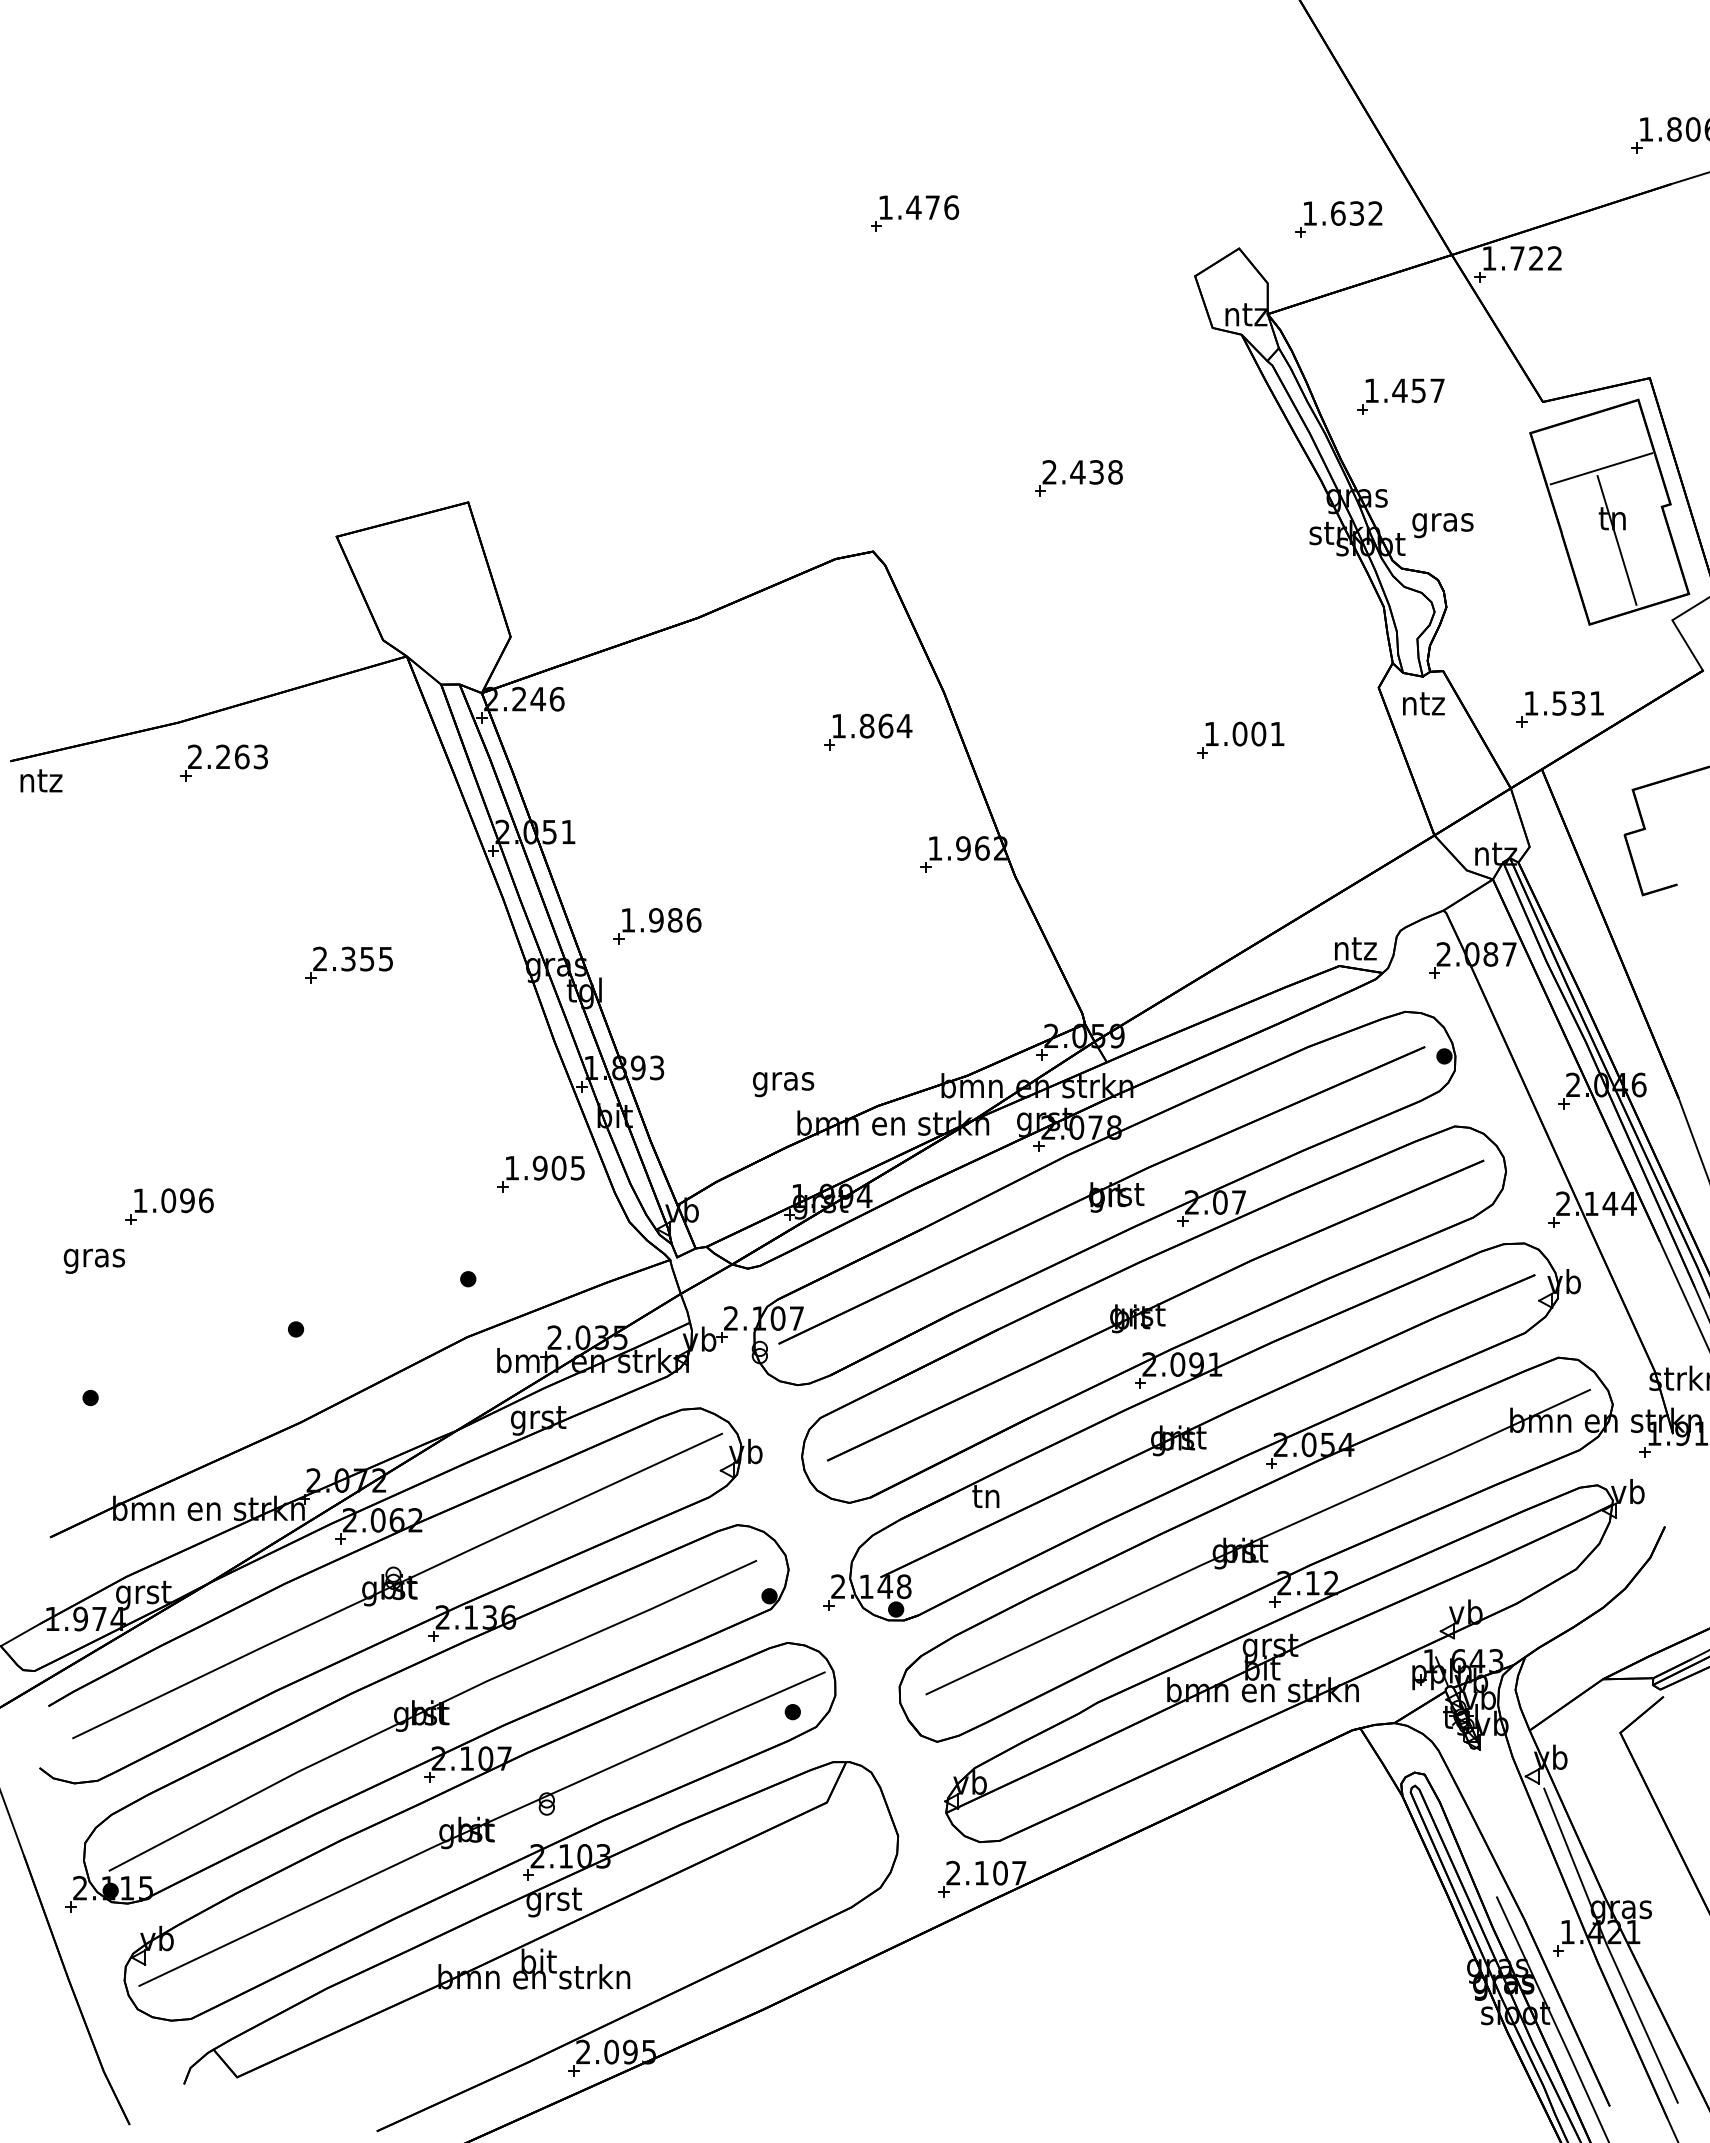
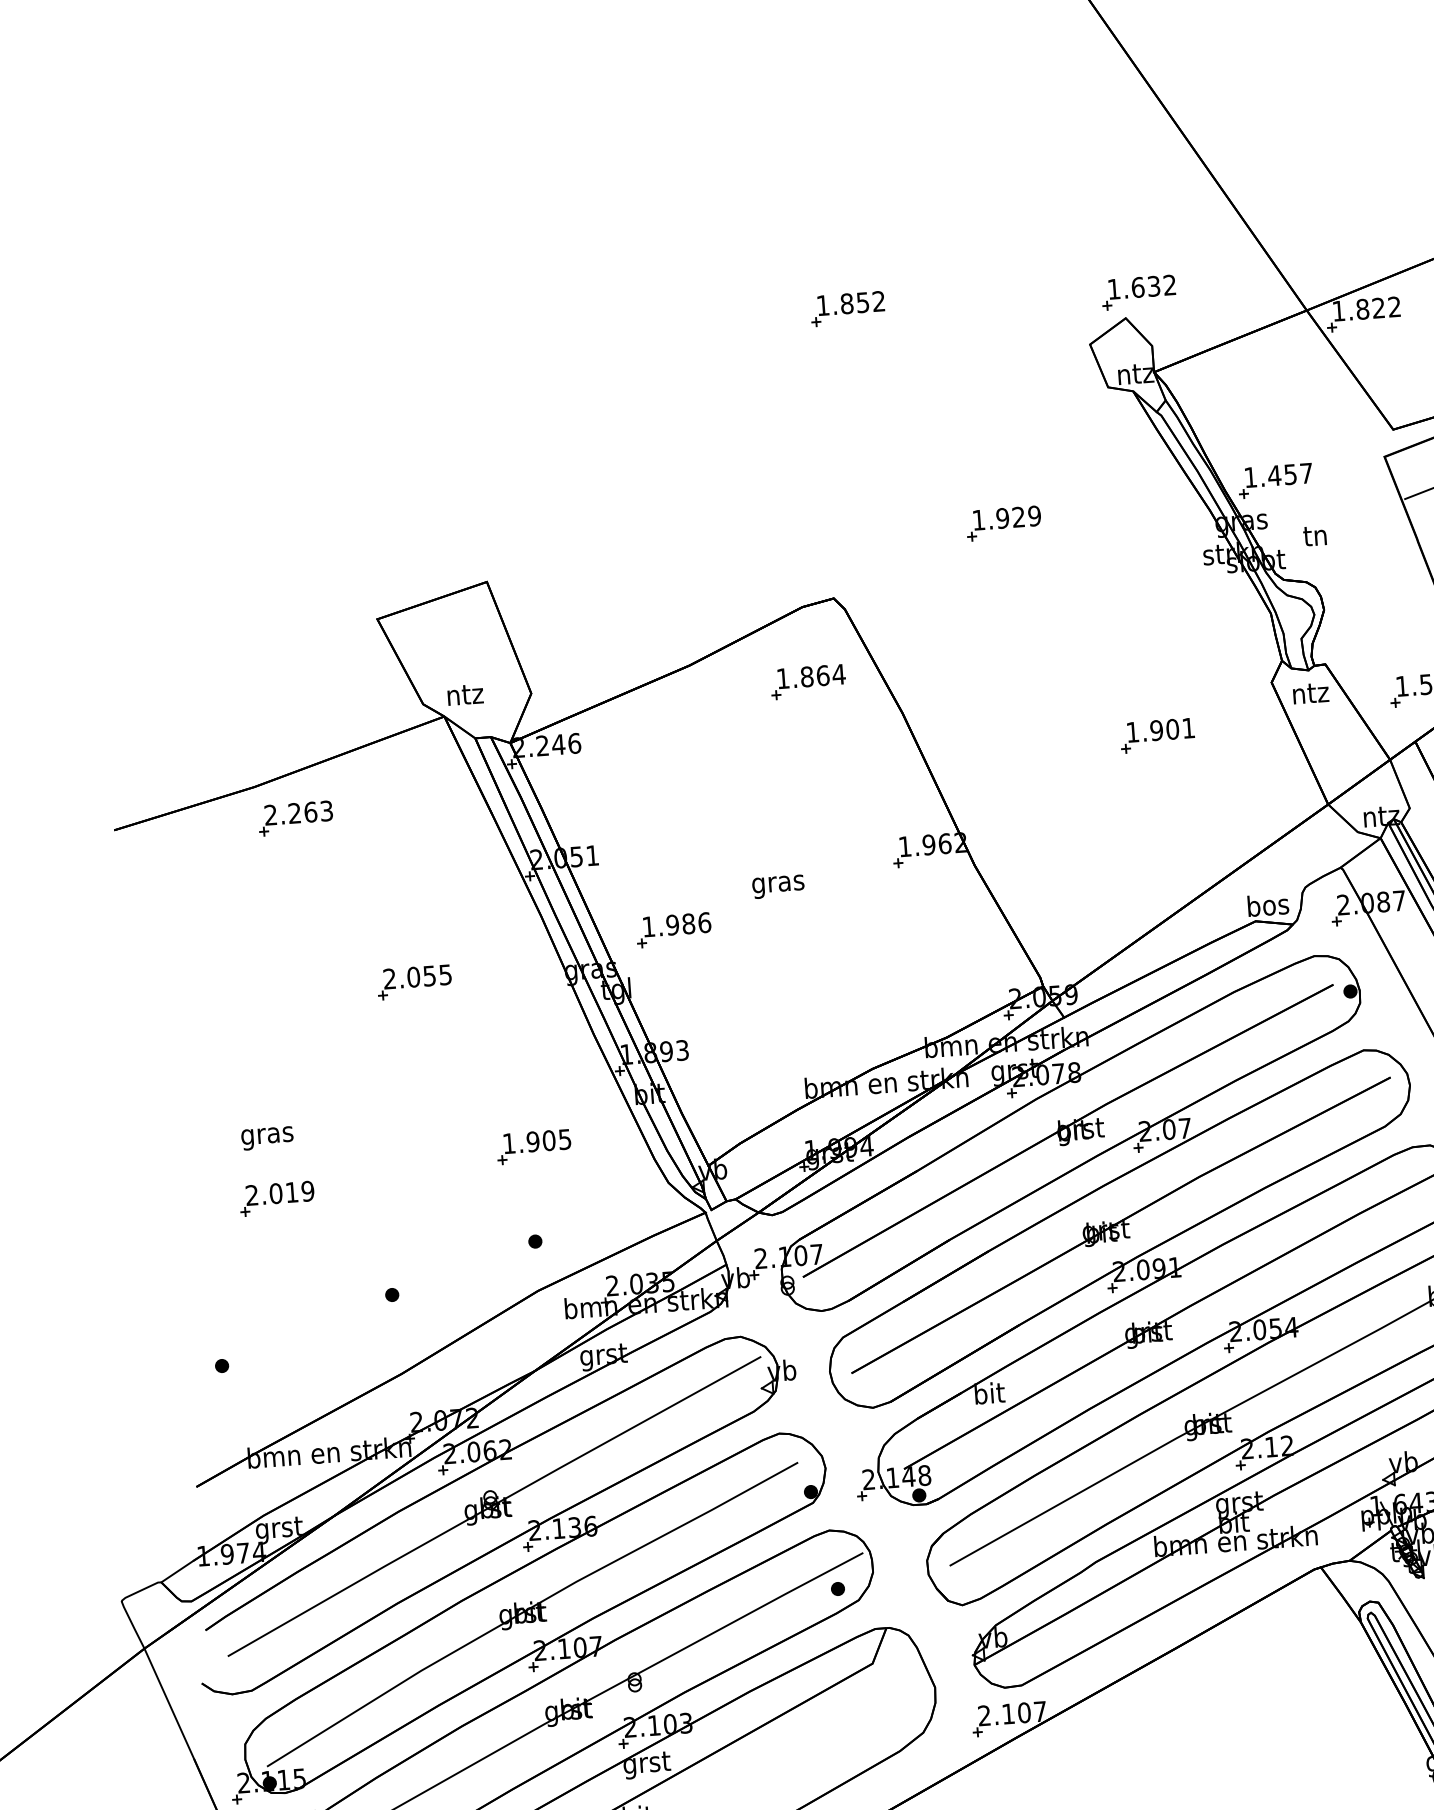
text: (932, 207) -> (862, 302), 1.476 -> 1.852
part: (1338, 219) -> (1138, 292), moved
text: (1517, 258) -> (1362, 309), 1.722 -> 1.822
part: (1400, 396) -> (1275, 480), moved
text: (1082, 472) -> (1006, 518), 2.438 -> 1.929
text: (1442, 523) -> (1315, 539), gras -> tn
part: (868, 731) -> (808, 681), moved
text: (1239, 734) -> (1156, 730), 1.001 -> 1.901
text: (41, 780) -> (465, 694), moved
text: (1355, 947) -> (1268, 904), ntz -> bos
text: (348, 958) -> (413, 976), 2.355 -> 2.055
text: (783, 1084) -> (778, 886), moved
part: (540, 1173) -> (533, 1146), moved
text: (173, 1200) -> (280, 1193), 1.096 -> 2.019
text: (93, 1260) -> (266, 1137), moved
text: (987, 1495) -> (989, 1392), tn -> bit

